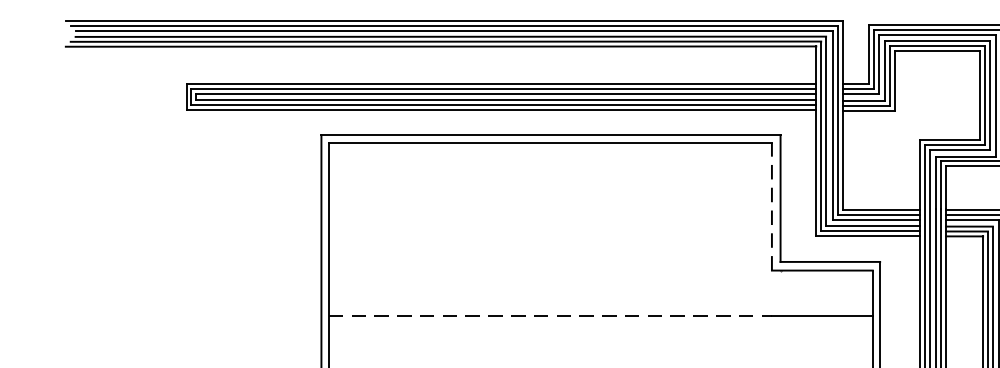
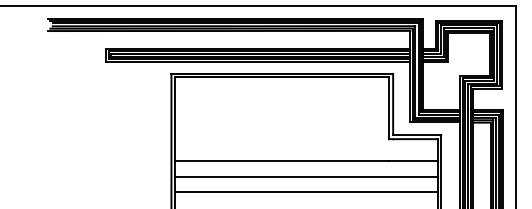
line: (770, 207) -> (388, 108), dashed -> solid
line: (549, 316) -> (281, 161), dashed -> solid
line: (599, 347) -> (305, 176), added

